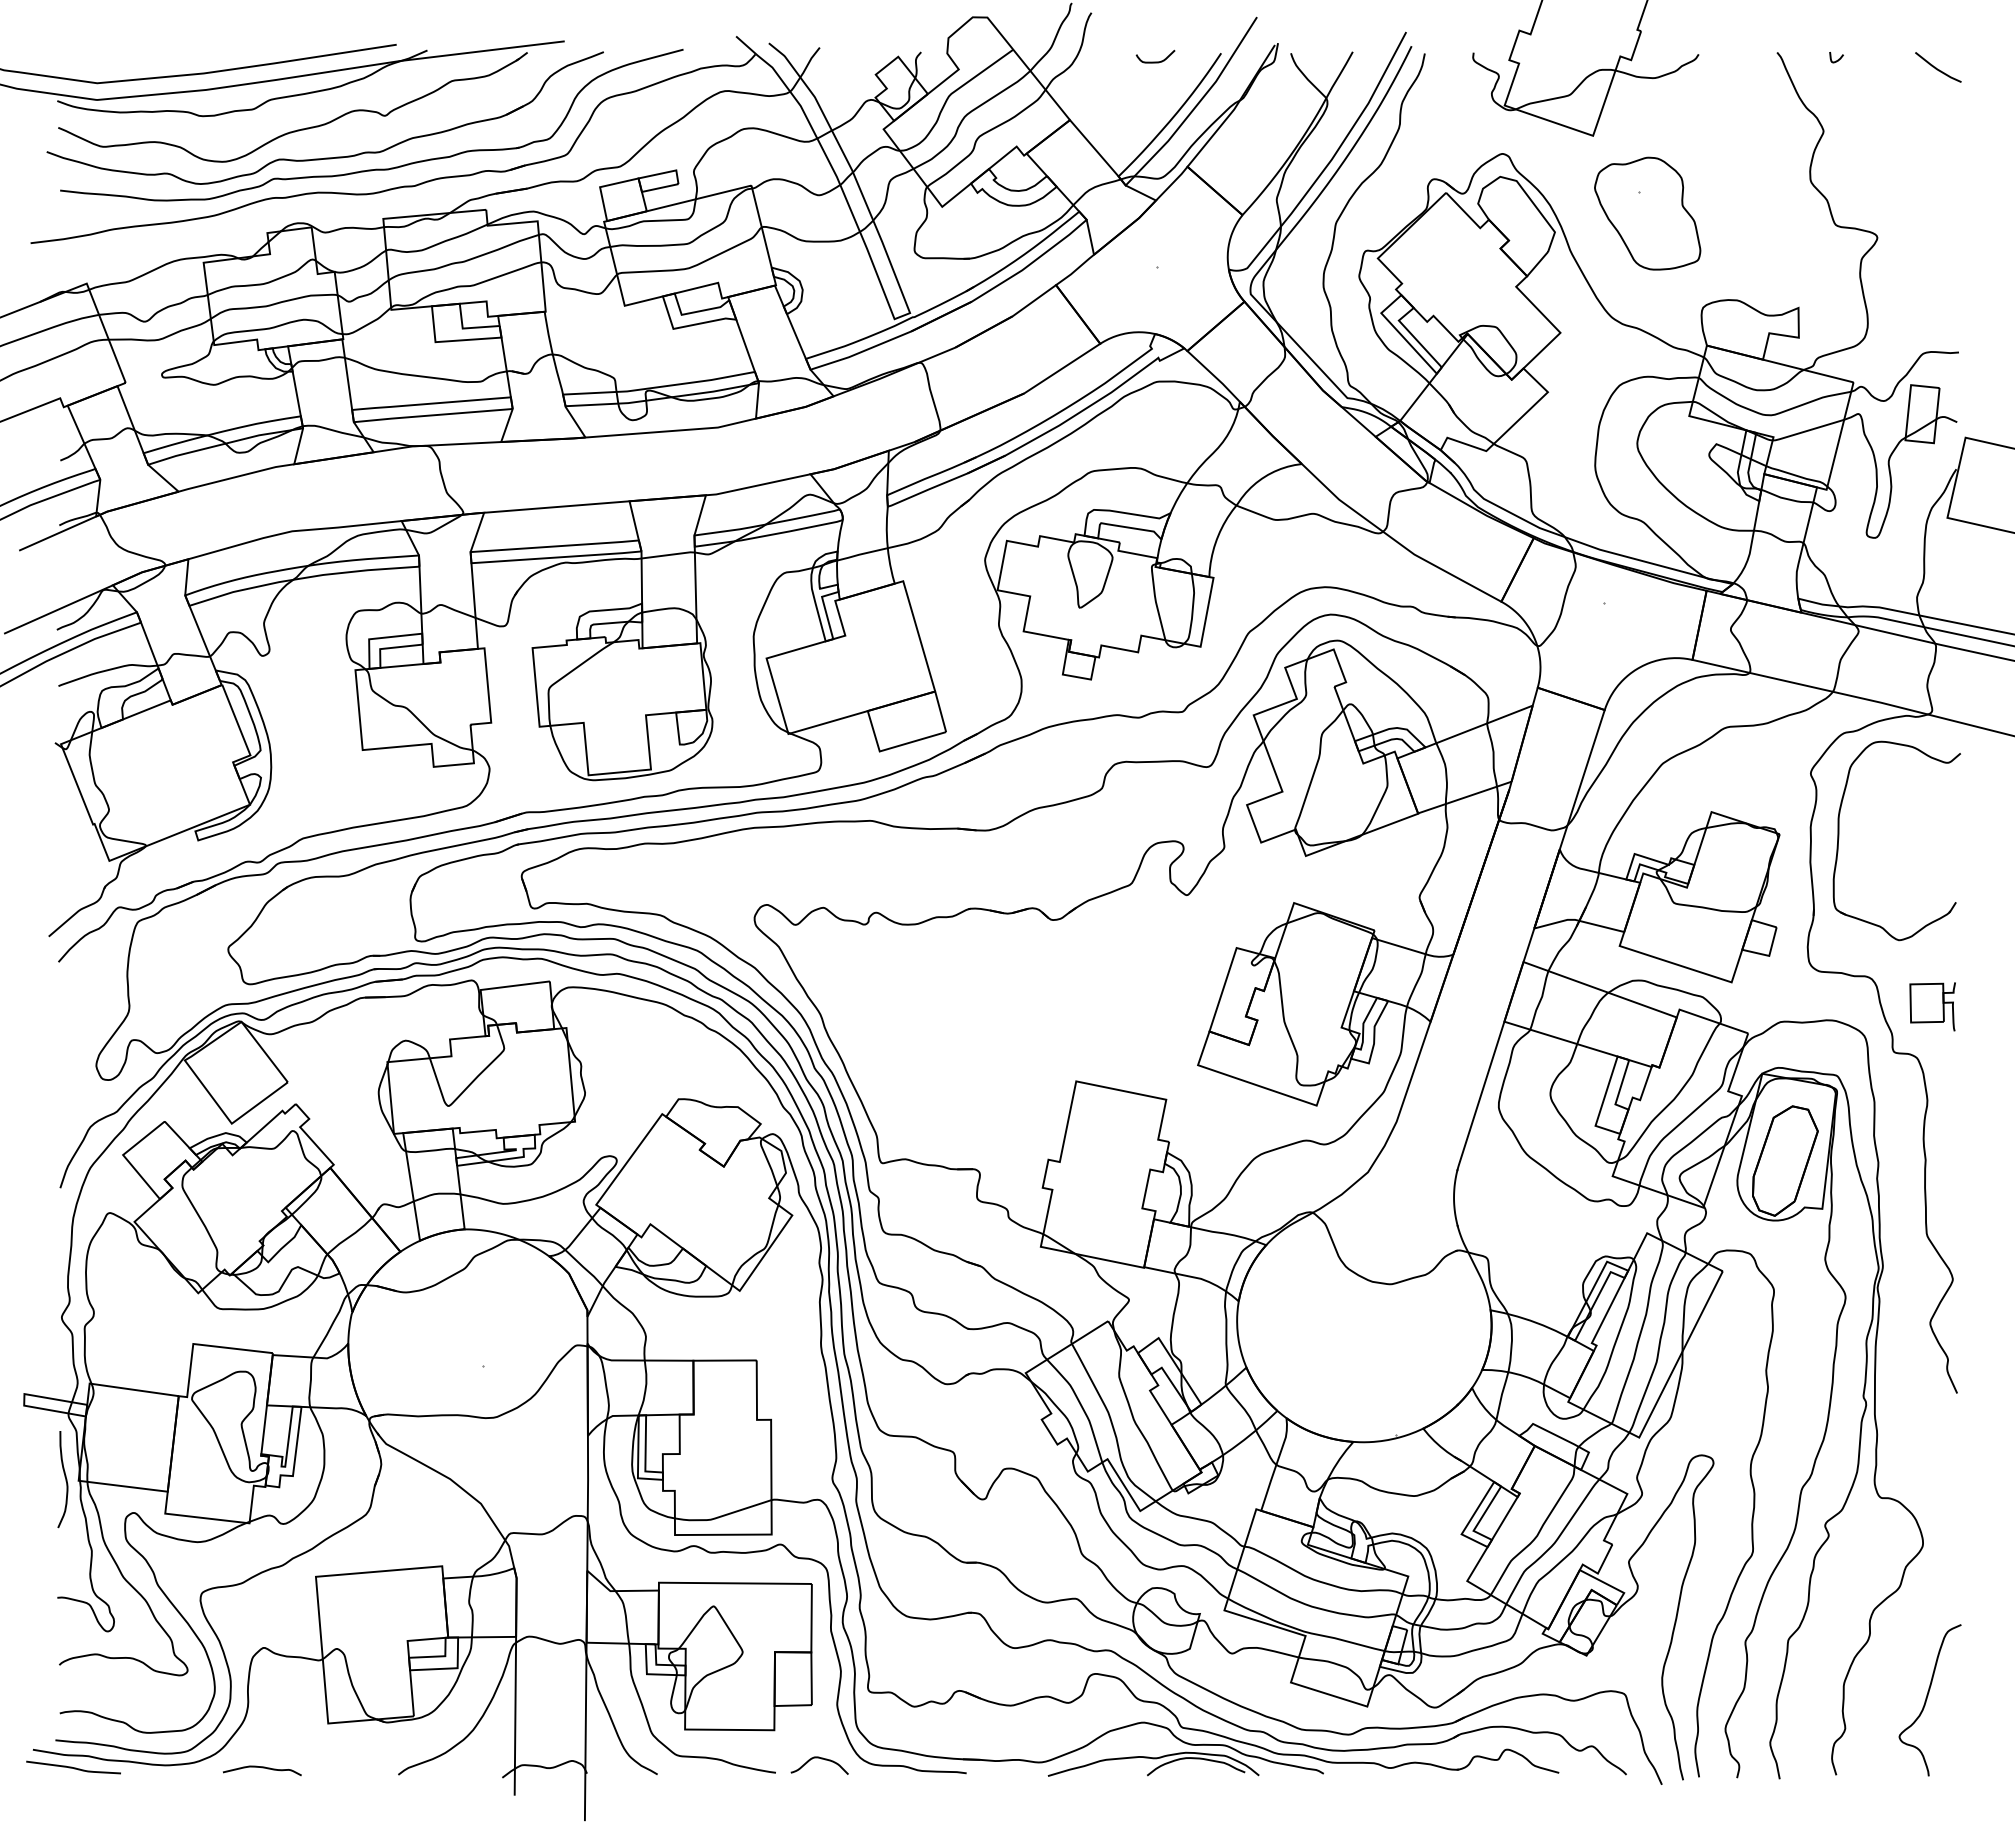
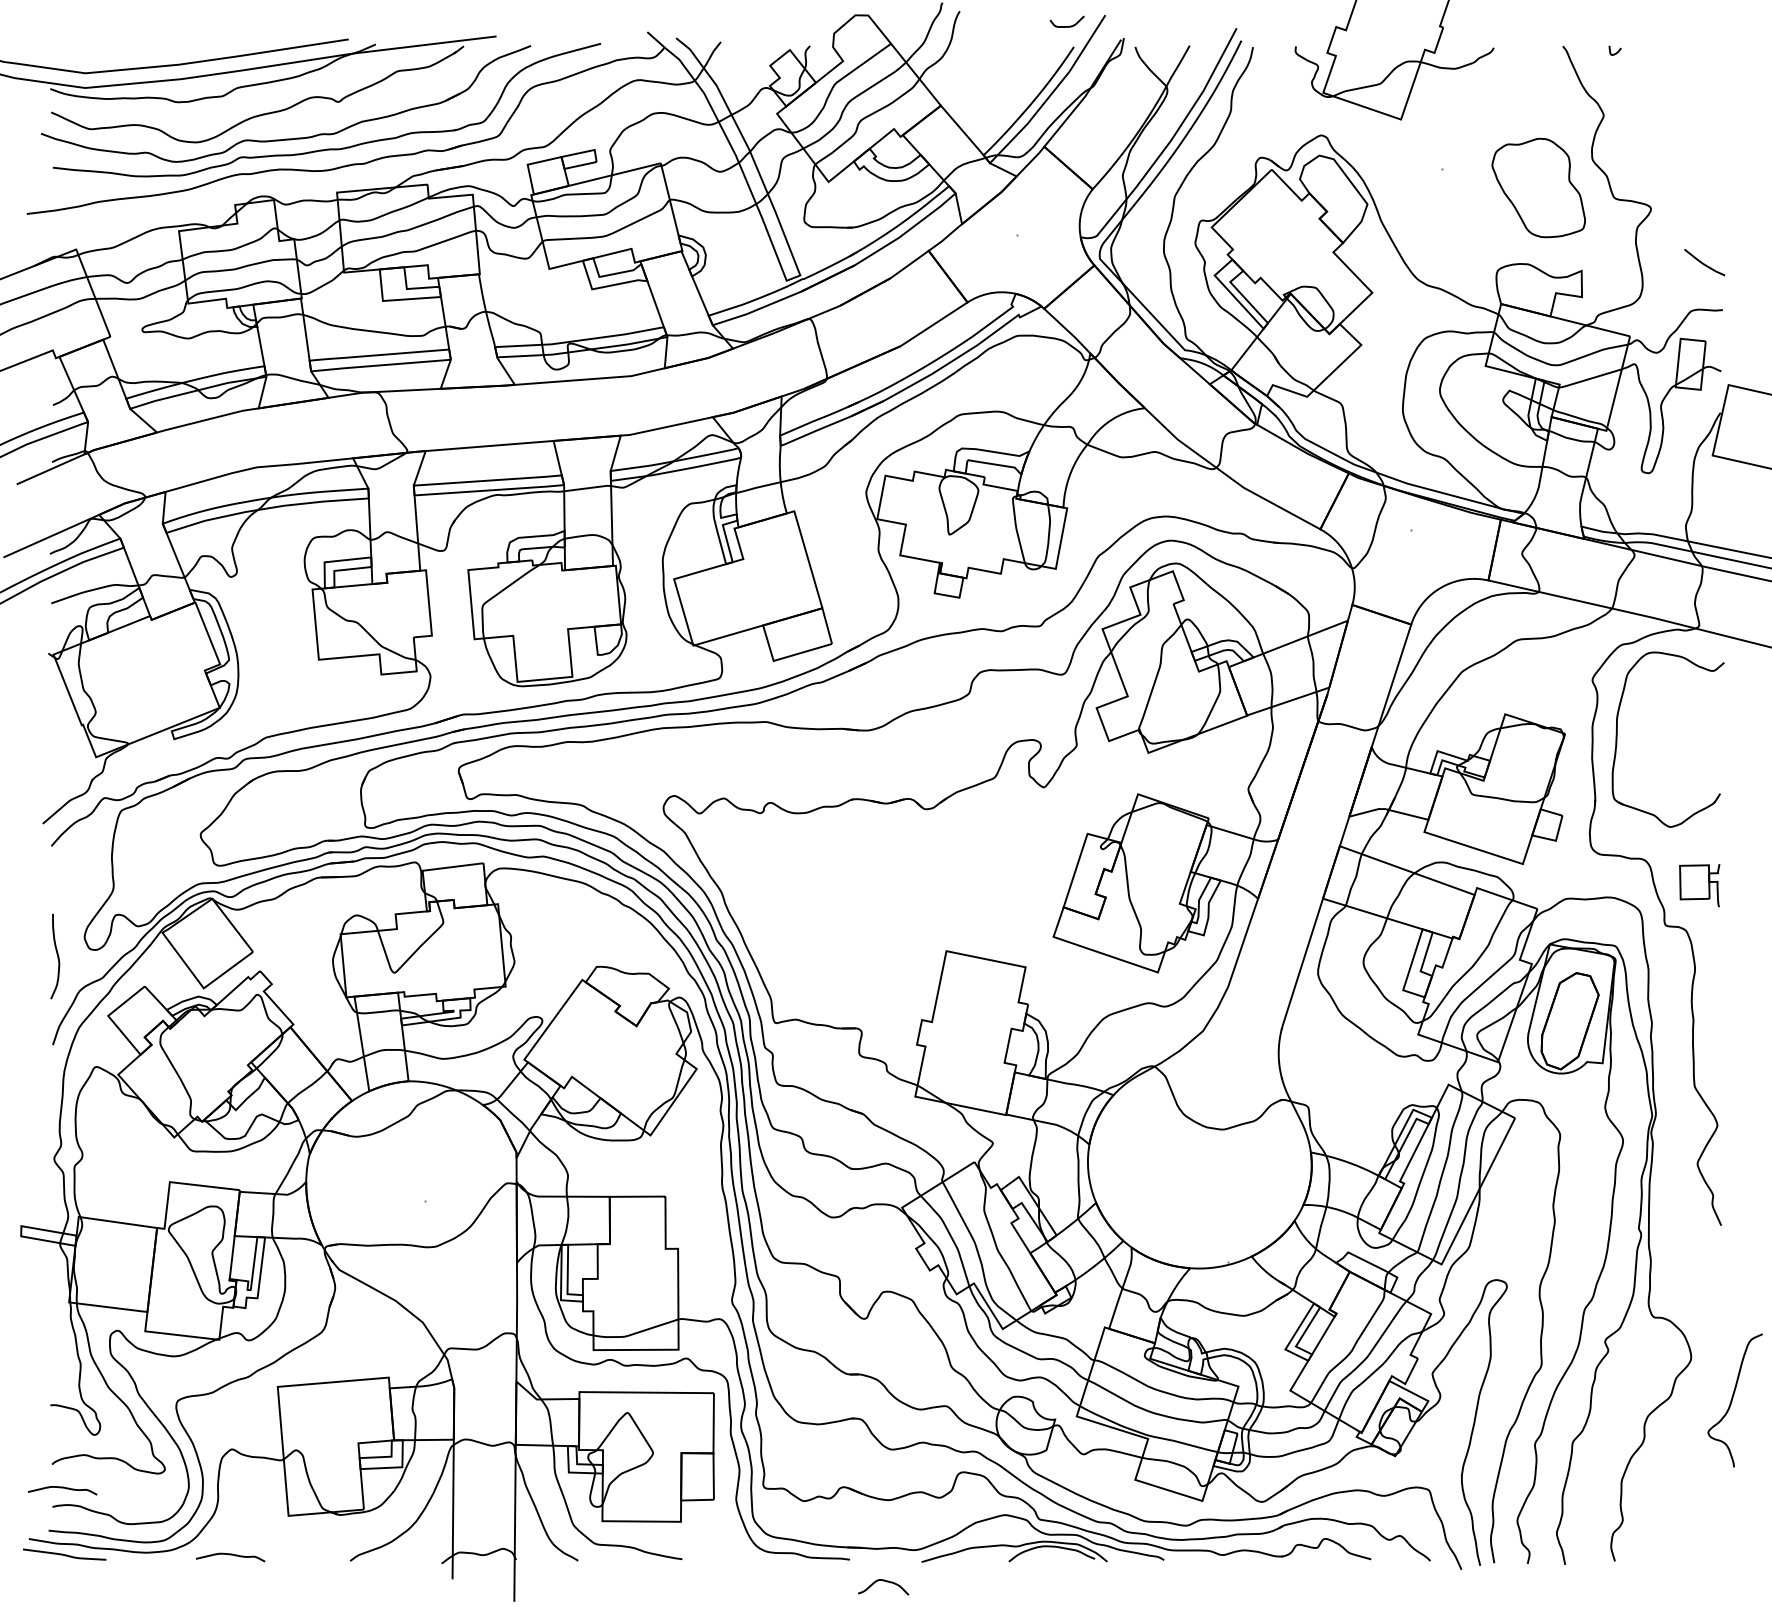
curve: (1155, 61) -> (1067, 26), moved
line: (1937, 68) -> (1703, 263), moved
part: (1647, 213) -> (1538, 187), moved
curve: (64, 1477) -> (56, 954), moved
curve: (71, 1692) -> (62, 1488), added
curve: (1927, 1699) -> (1732, 1399), moved
curve: (821, 1759) -> (885, 1581), moved

